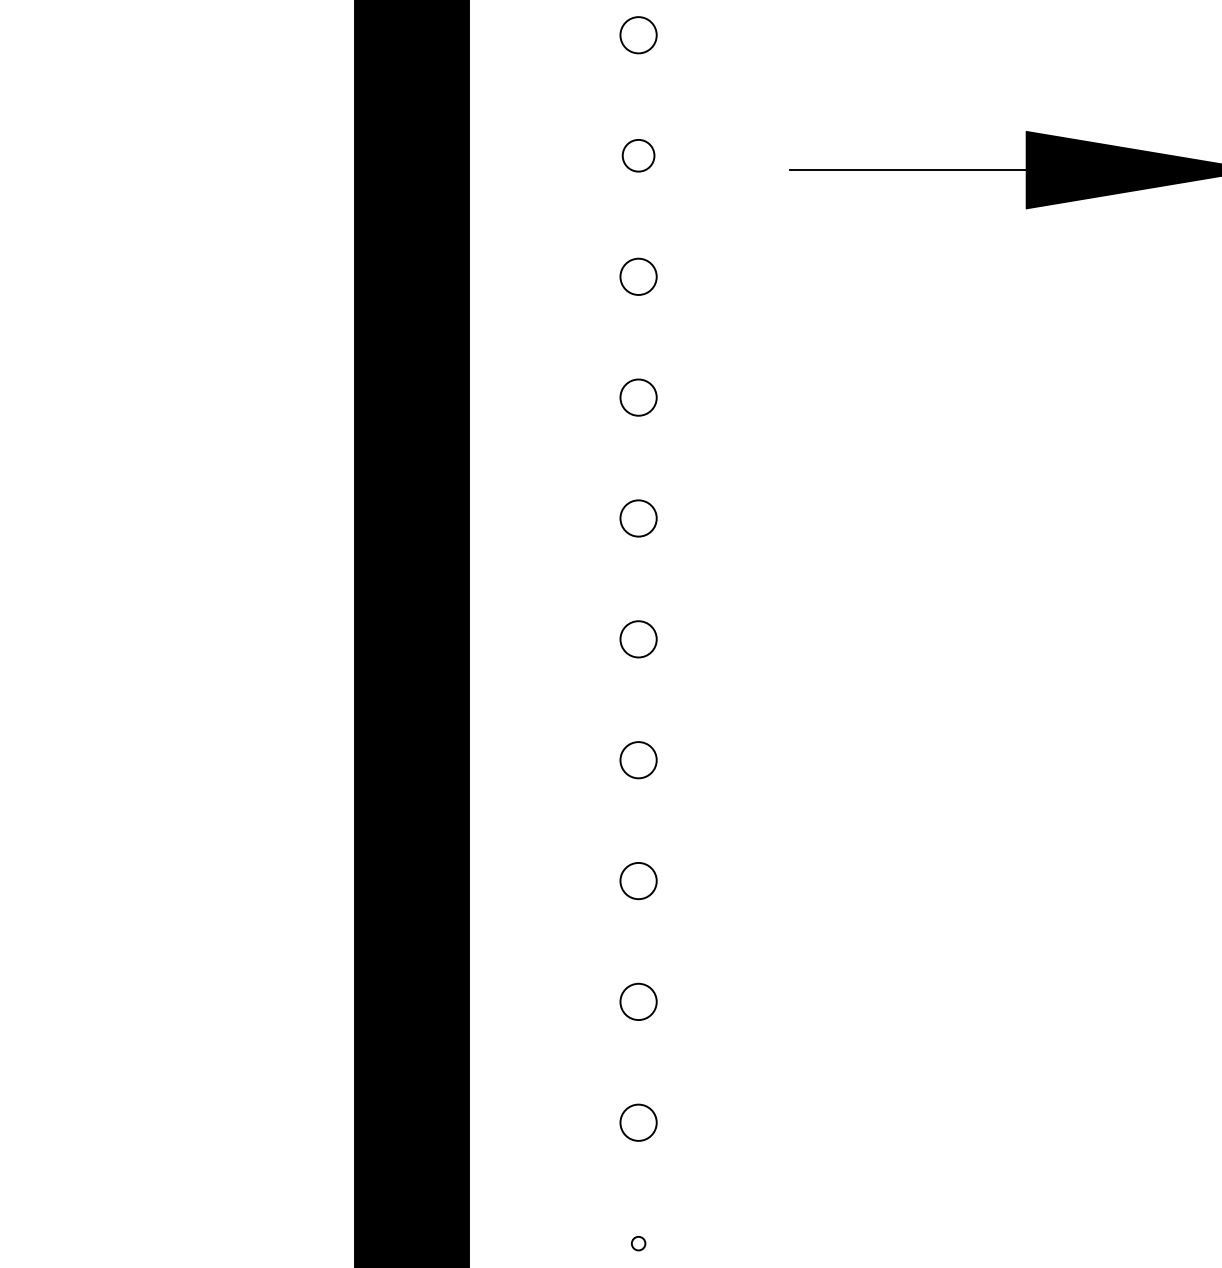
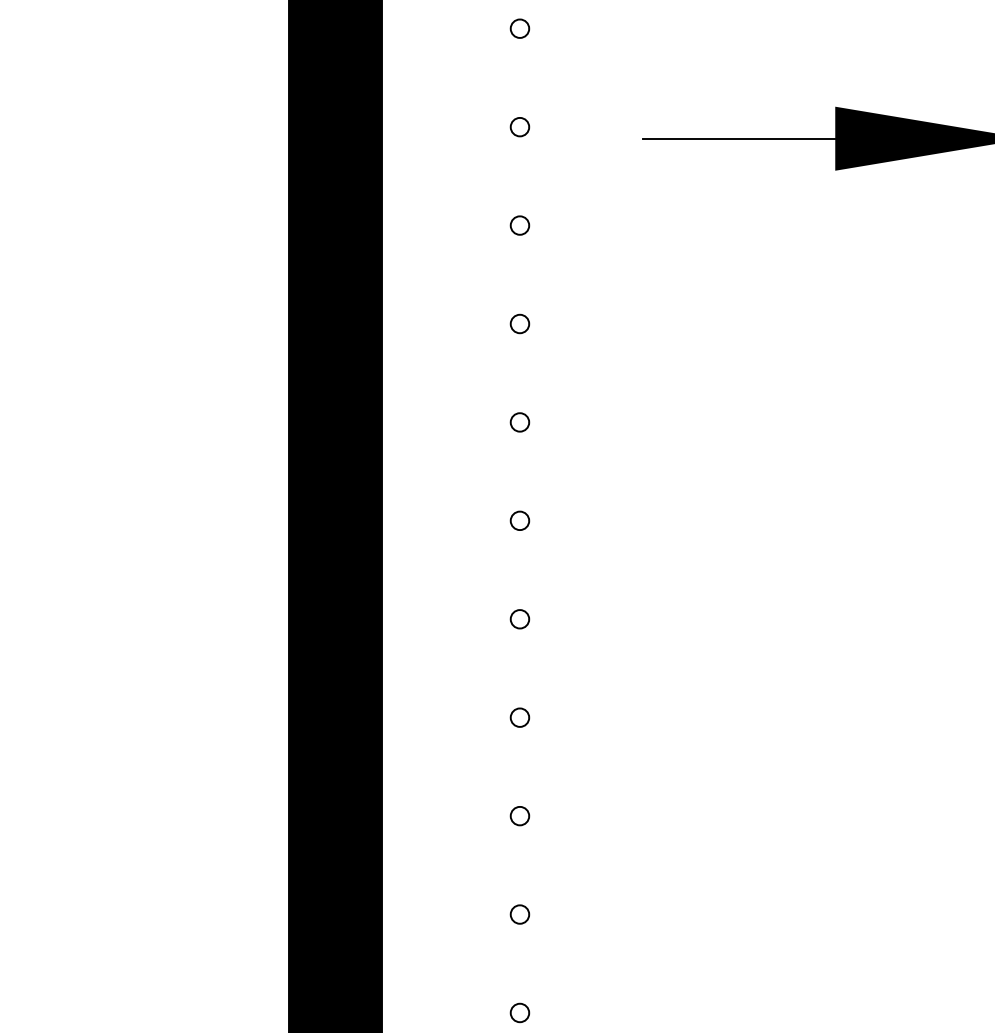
circle: (638, 34) -> (519, 28), size x0.62
circle: (638, 156) -> (519, 127), size x0.71
circle: (638, 276) -> (519, 225), size x0.62
circle: (638, 397) -> (519, 323), size x0.62
circle: (638, 518) -> (519, 422), size x0.62
circle: (638, 638) -> (519, 520), size x0.62
circle: (638, 760) -> (519, 619), size x0.62
circle: (638, 880) -> (519, 717), size x0.62
circle: (638, 1001) -> (519, 815), size x0.62
circle: (638, 1122) -> (519, 914), size x0.62
circle: (638, 1243) -> (519, 1012), size x1.67

